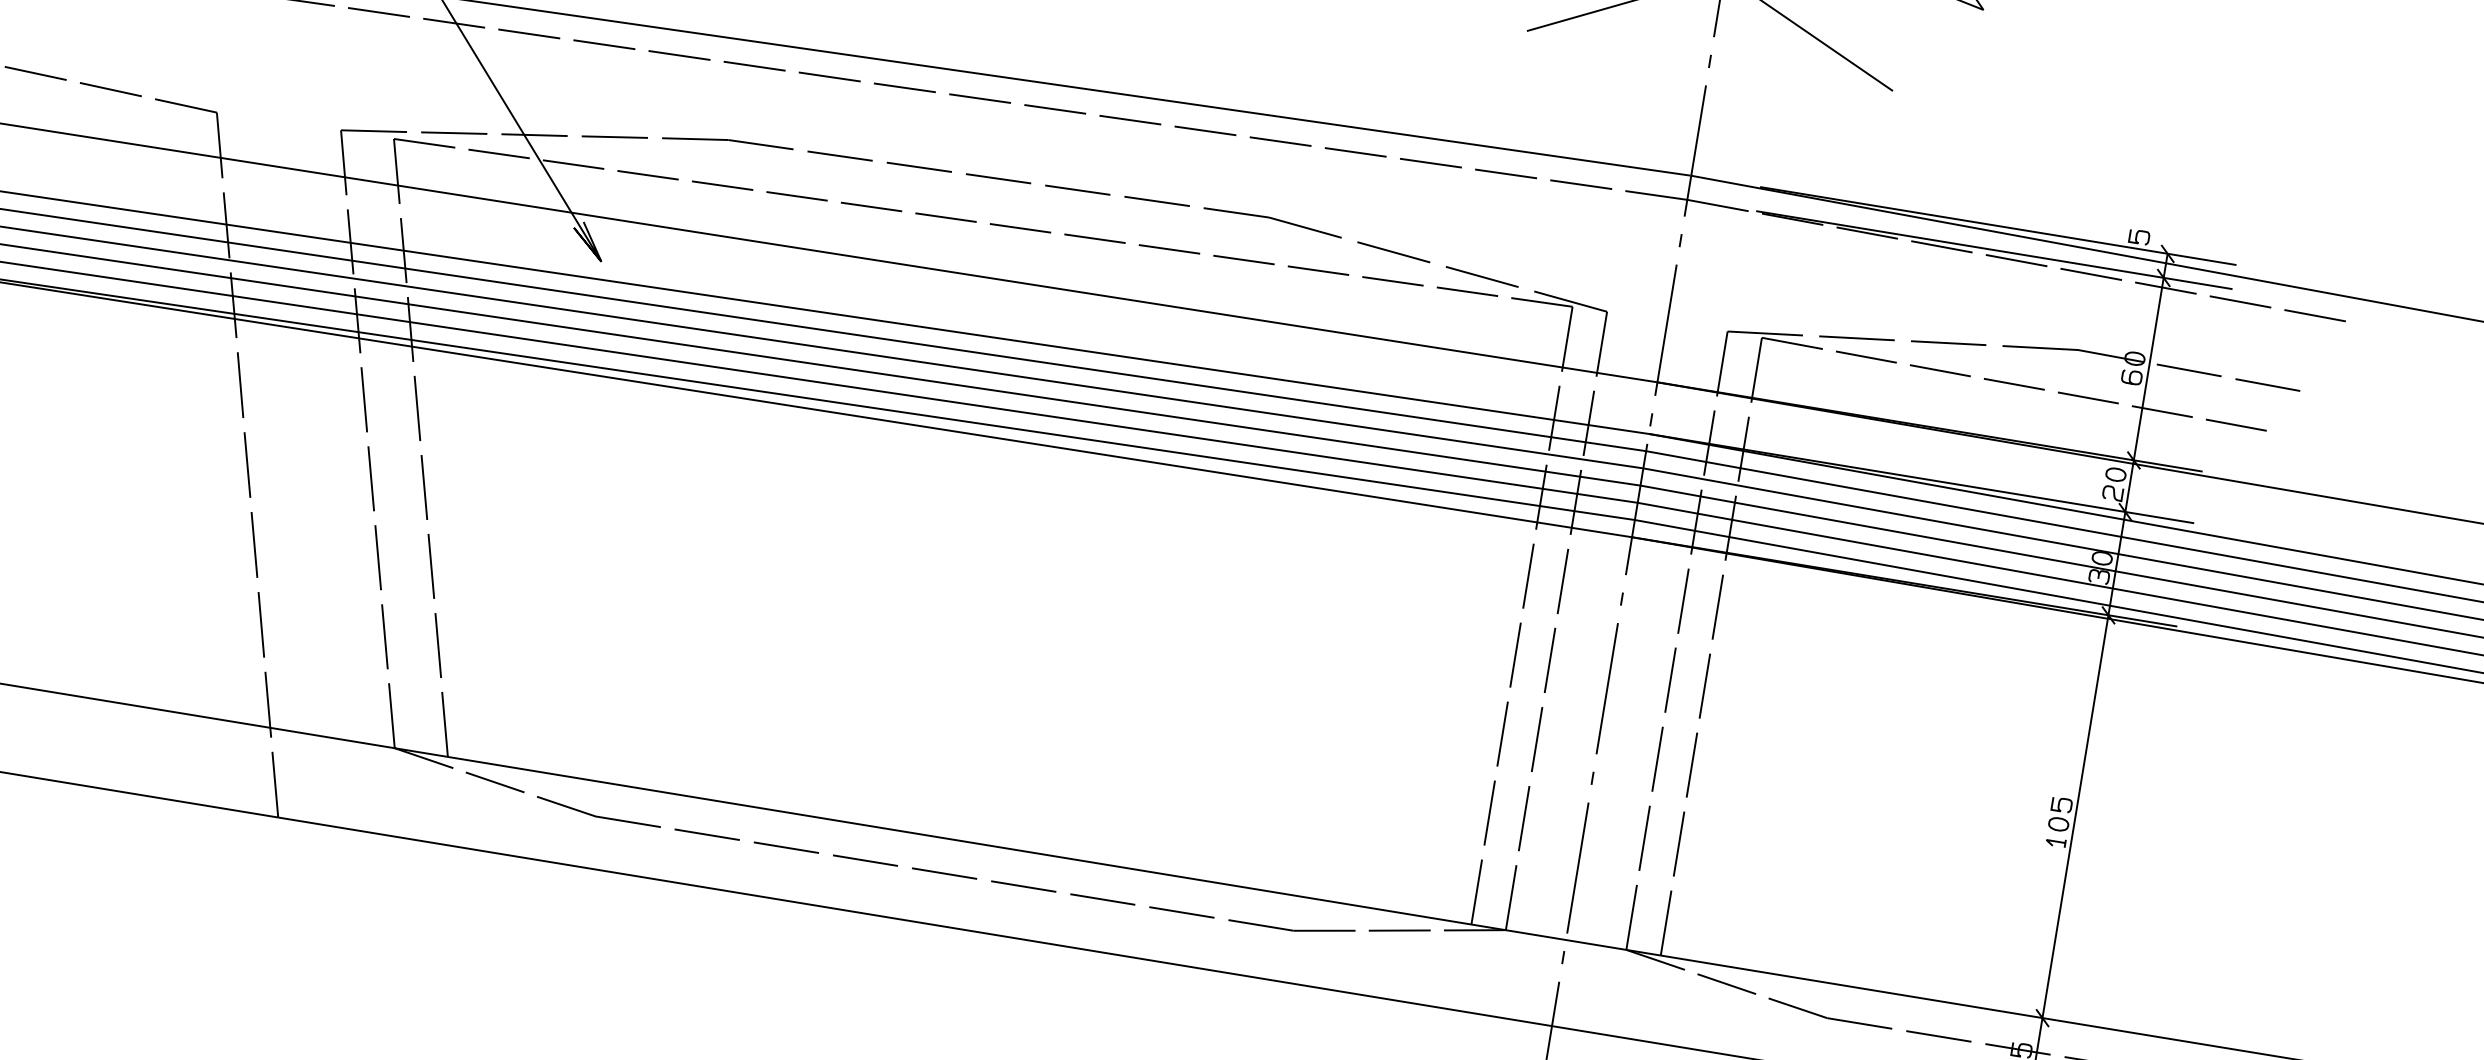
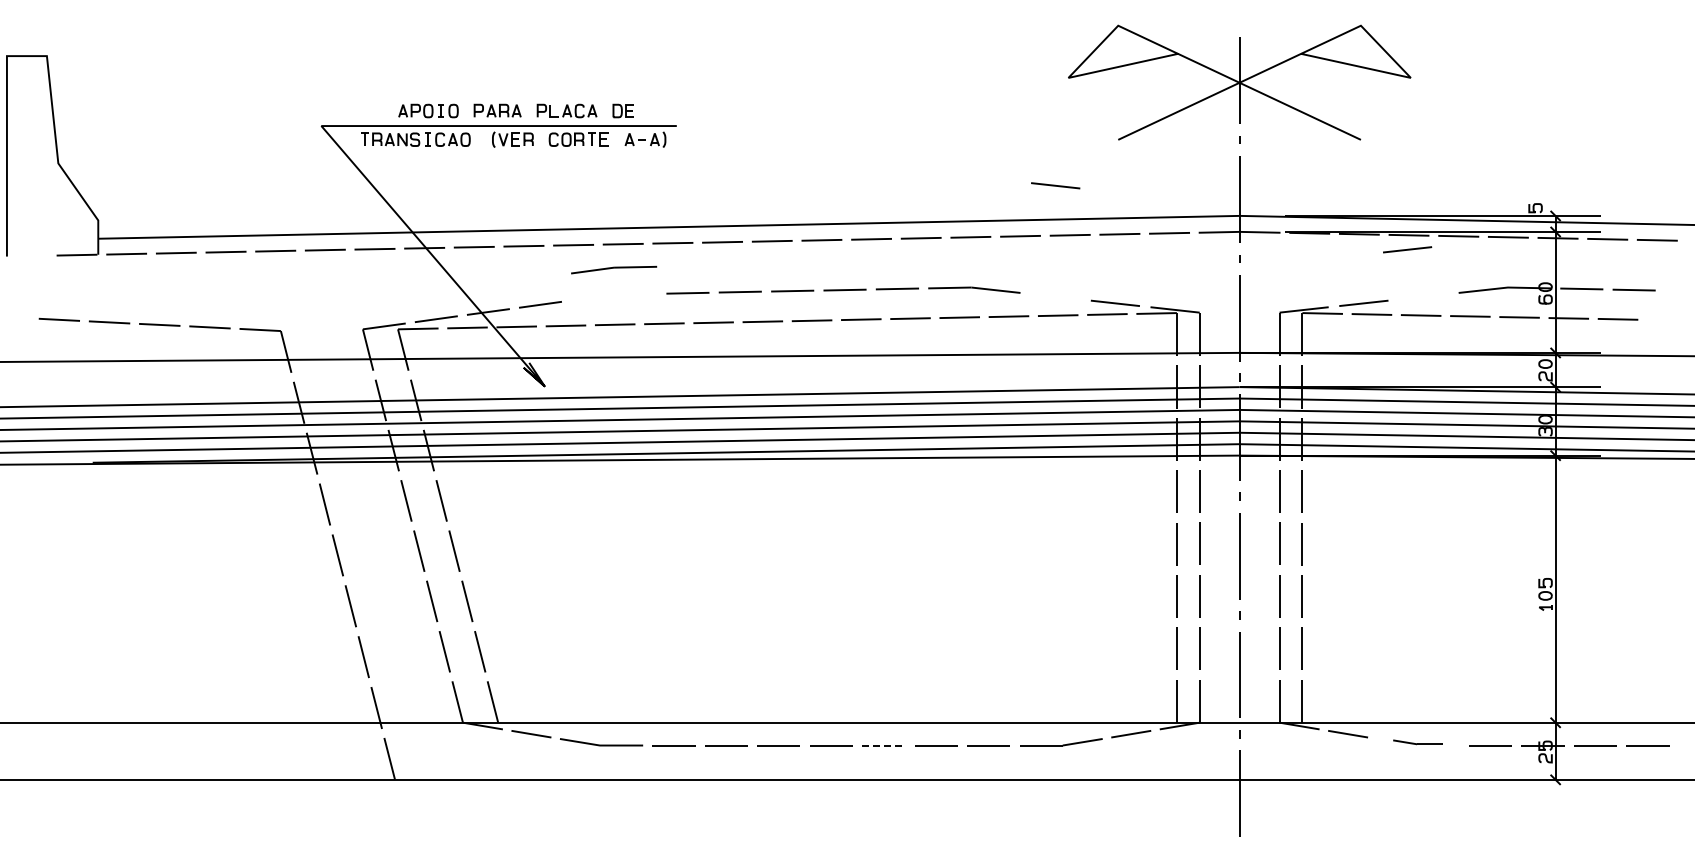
part: (728, 142) -> (614, 269), moved
line: (1393, 251) -> (1055, 185), moved
line: (1948, 342) -> (1407, 249), moved
line: (1023, 886) -> (883, 745), solid -> dashed
part: (1829, 1013) -> (1417, 742), size x0.6

